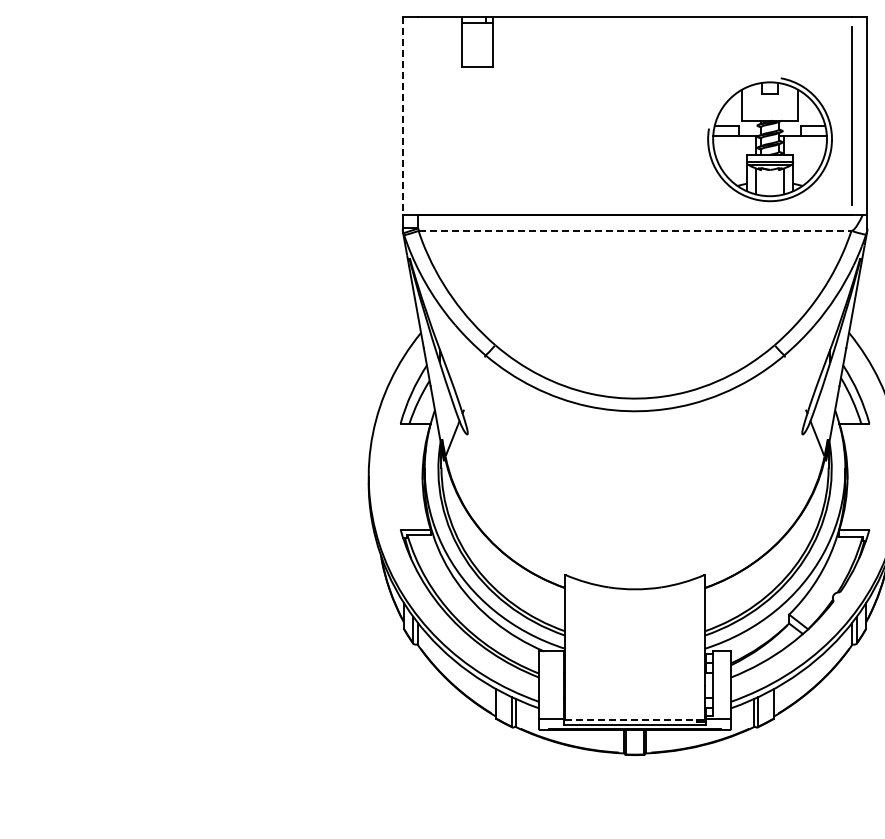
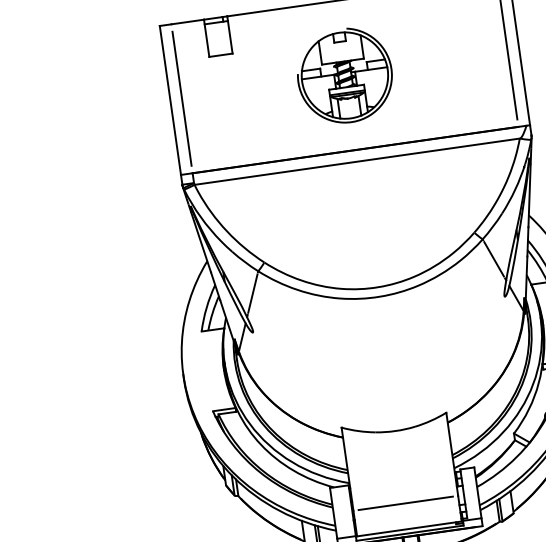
line: (417, 115) -> (181, 98), added
line: (402, 116) -> (170, 100), dashed -> solid
part: (769, 139) -> (344, 75), moved
line: (635, 230) -> (357, 161), dashed -> solid
line: (474, 383) -> (252, 293), added
line: (795, 383) -> (494, 259), added
line: (634, 685) -> (405, 503), added
line: (635, 719) -> (409, 528), dashed -> solid

